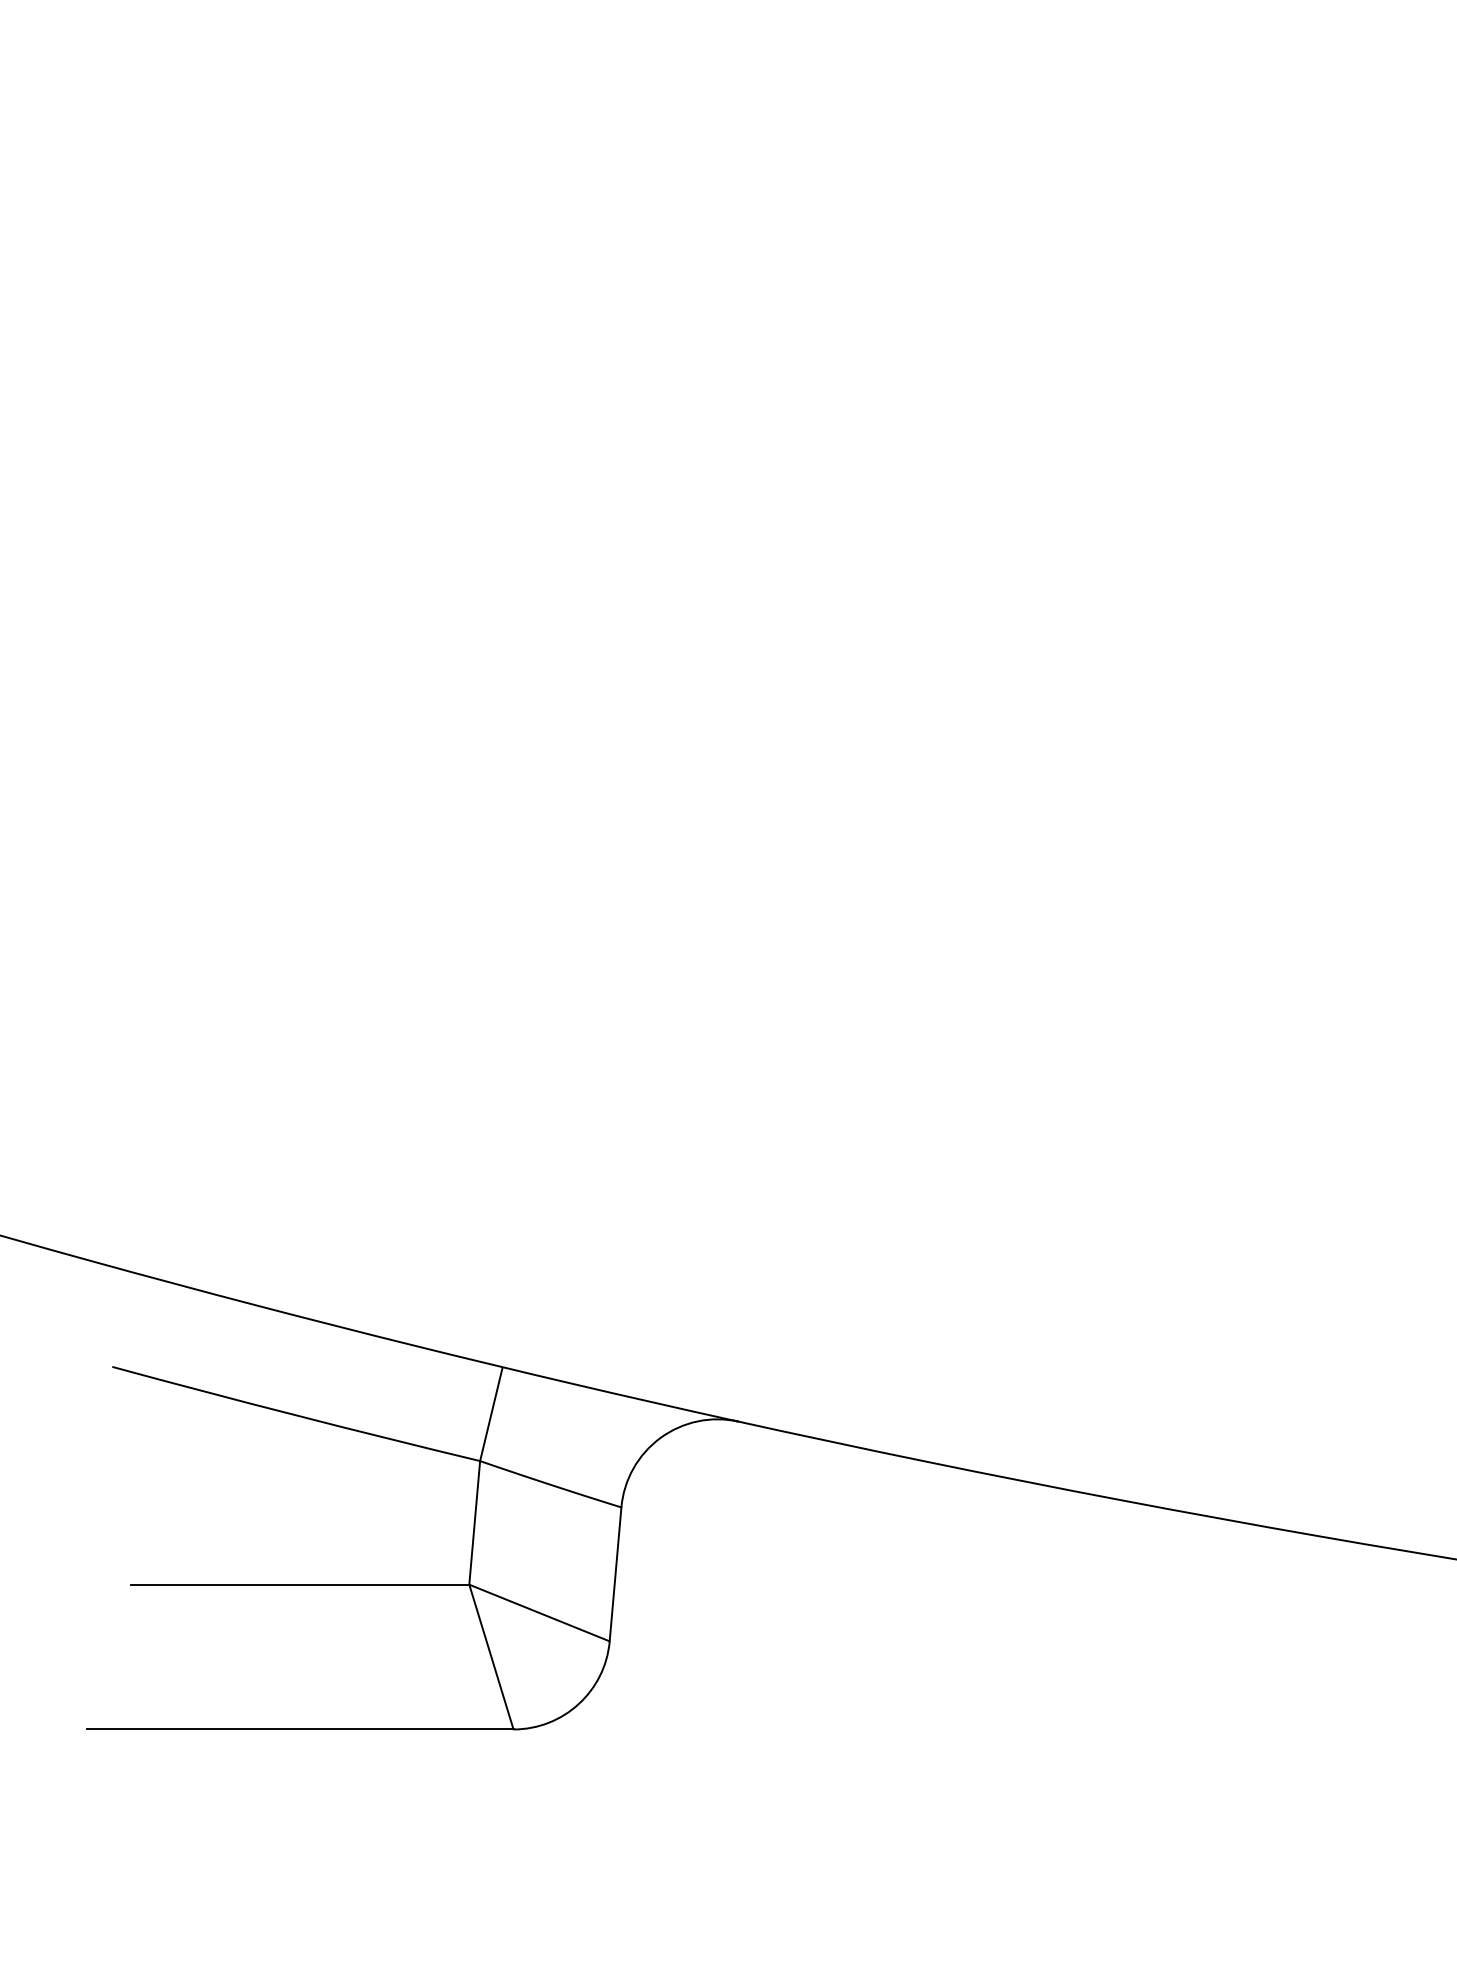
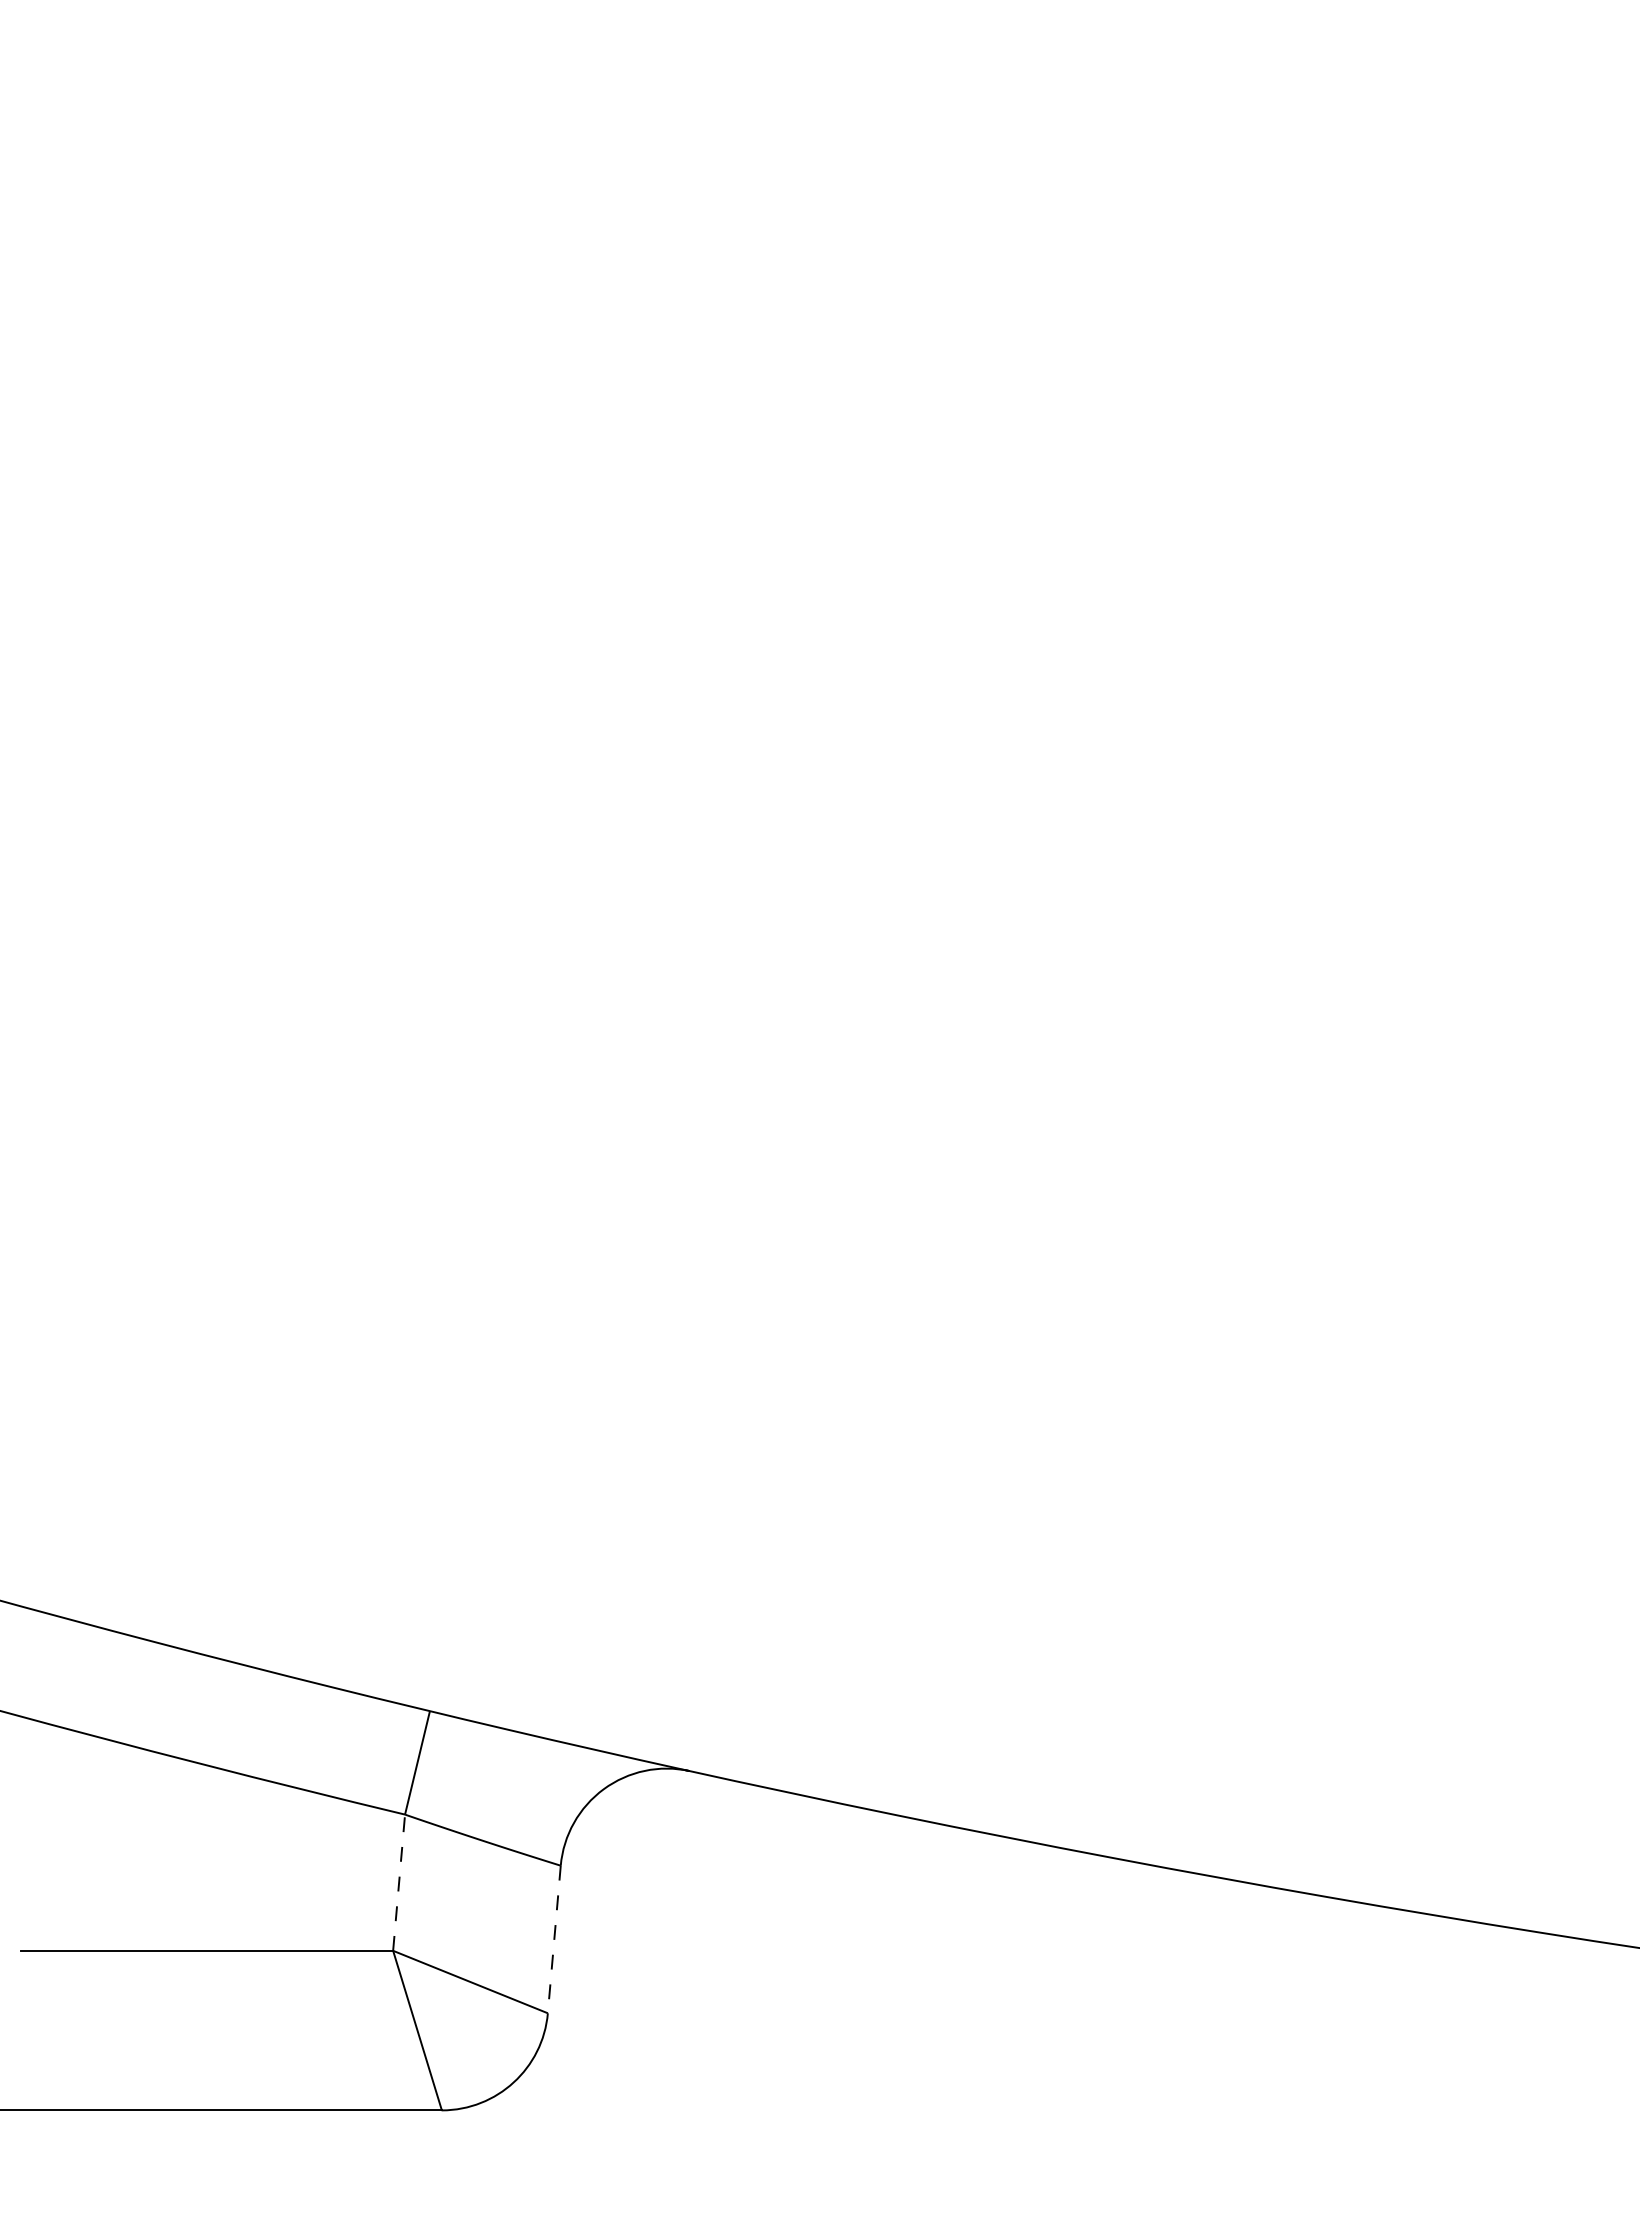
line: (475, 1522) -> (399, 1882), solid -> dashed
line: (615, 1574) -> (554, 1939), solid -> dashed

